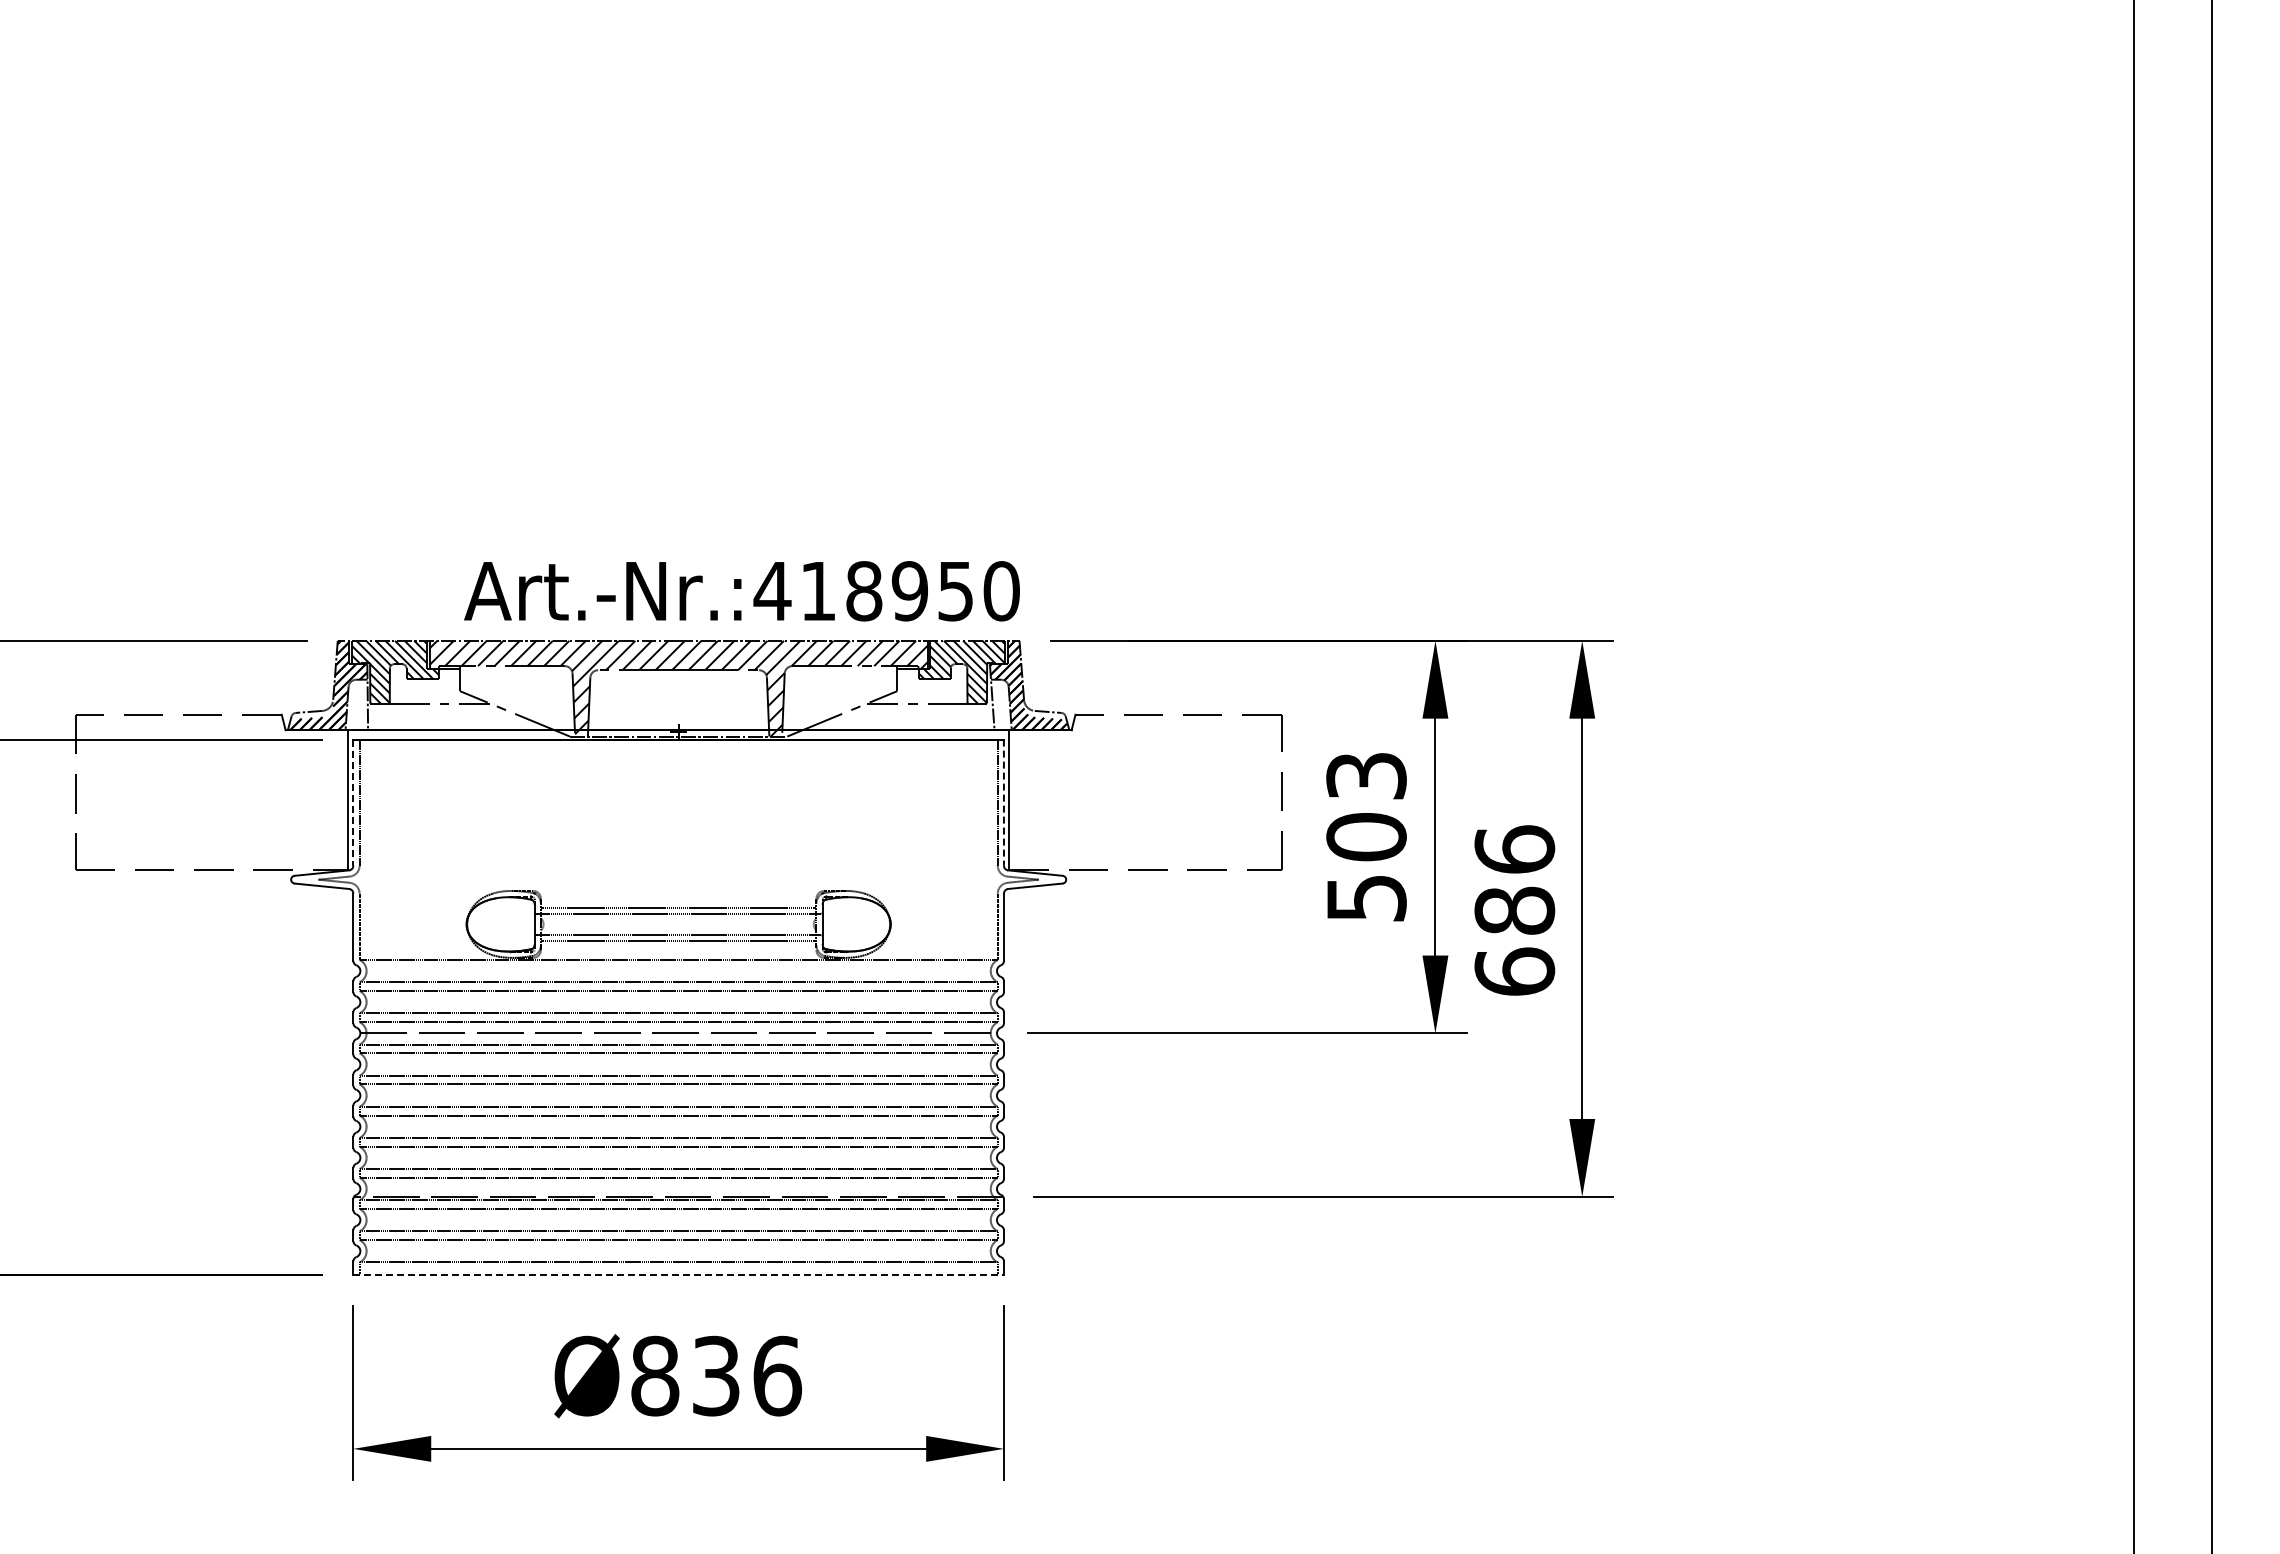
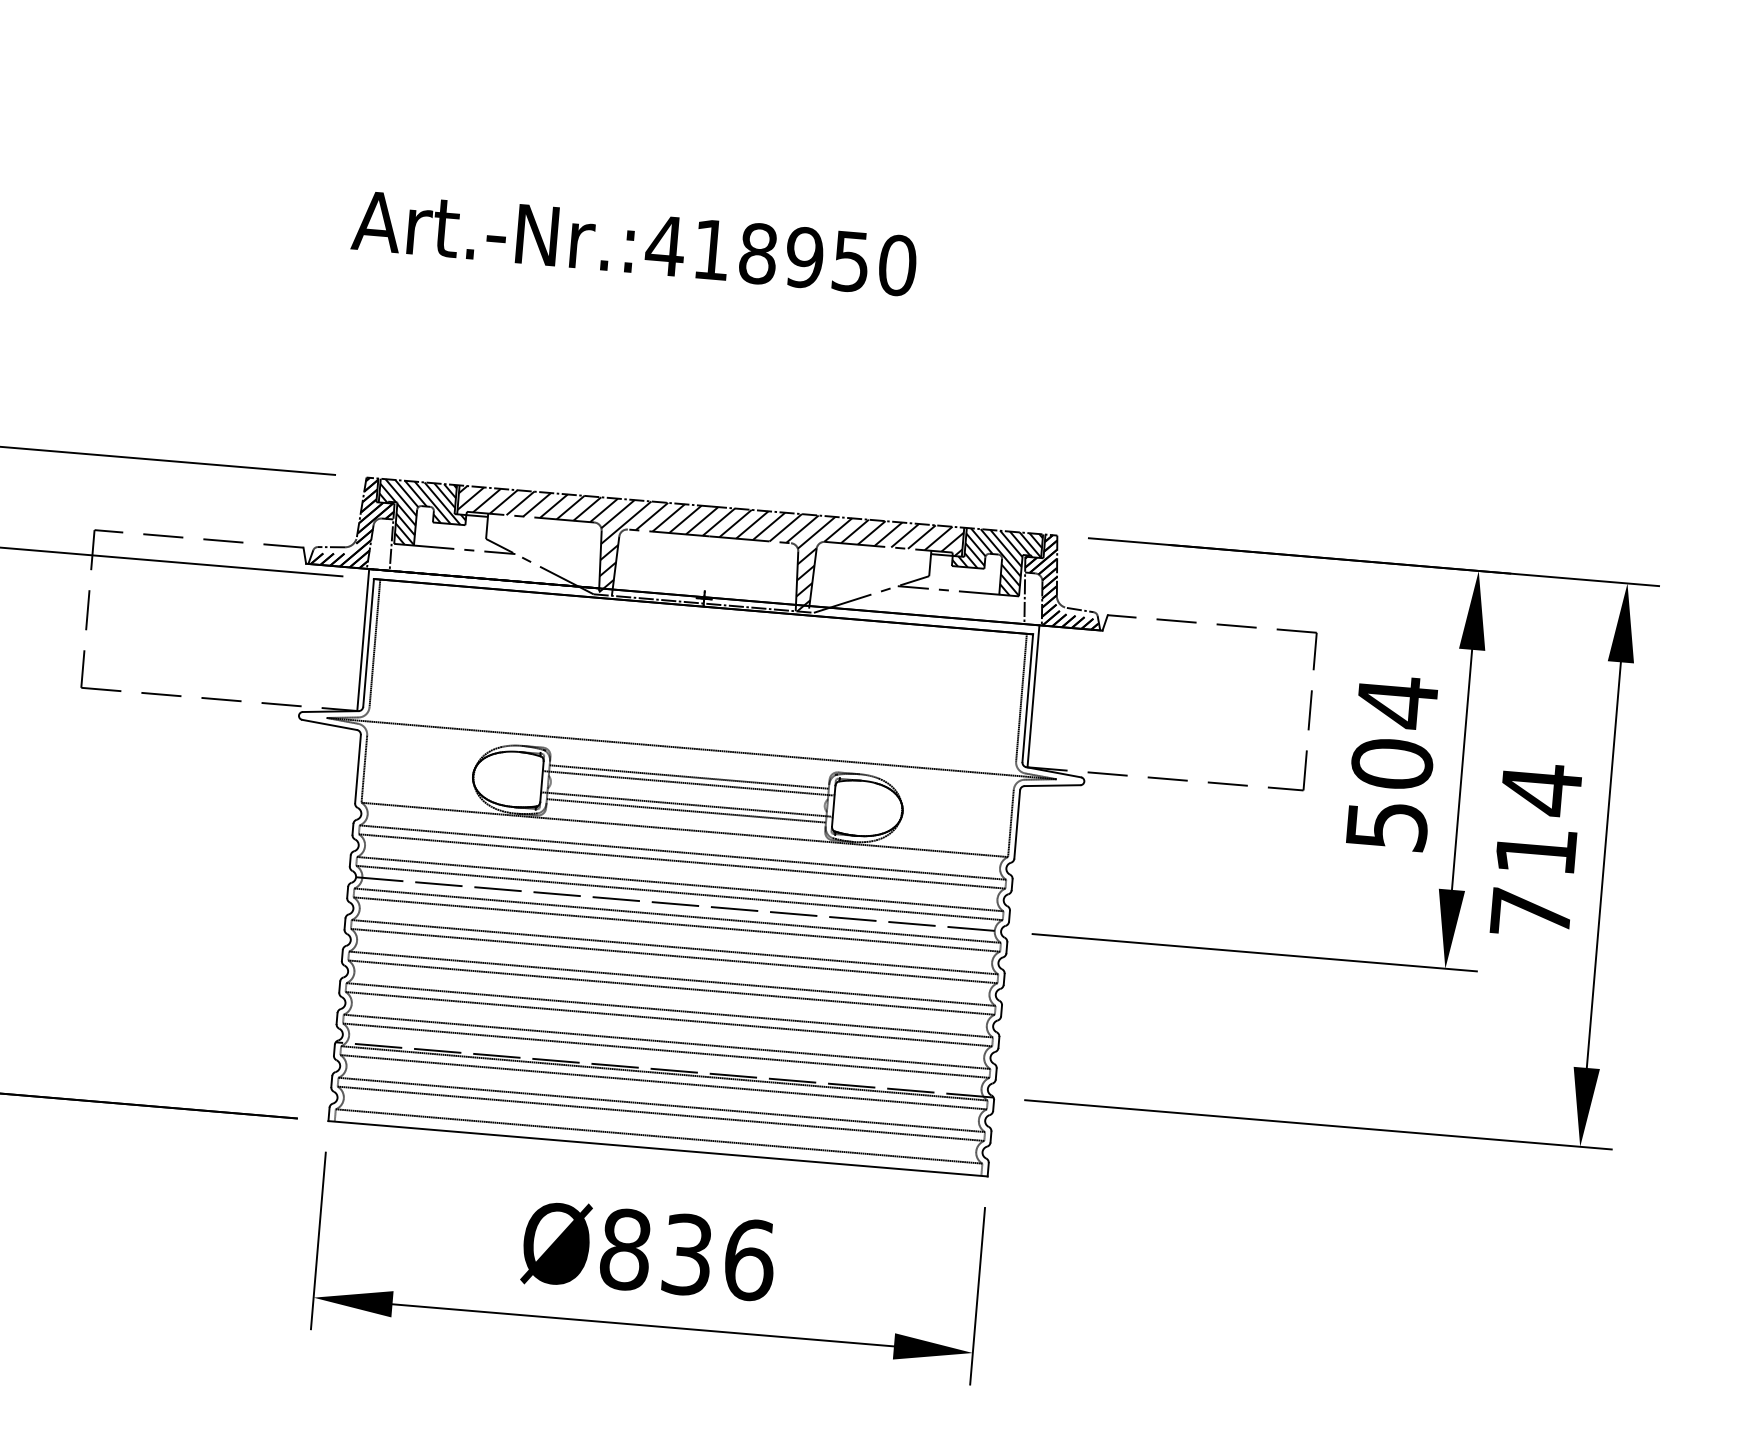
text: (741, 591) -> (633, 243), moved
text: (1366, 775) -> (1397, 701), 503 -> 504
line: (353, 803) -> (368, 643), dashed -> solid
line: (1003, 803) -> (1027, 699), dashed -> solid
line: (678, 879) -> (691, 748), added
text: (1514, 909) -> (1536, 849), 686 -> 714
line: (679, 1274) -> (658, 1148), dashed -> solid

